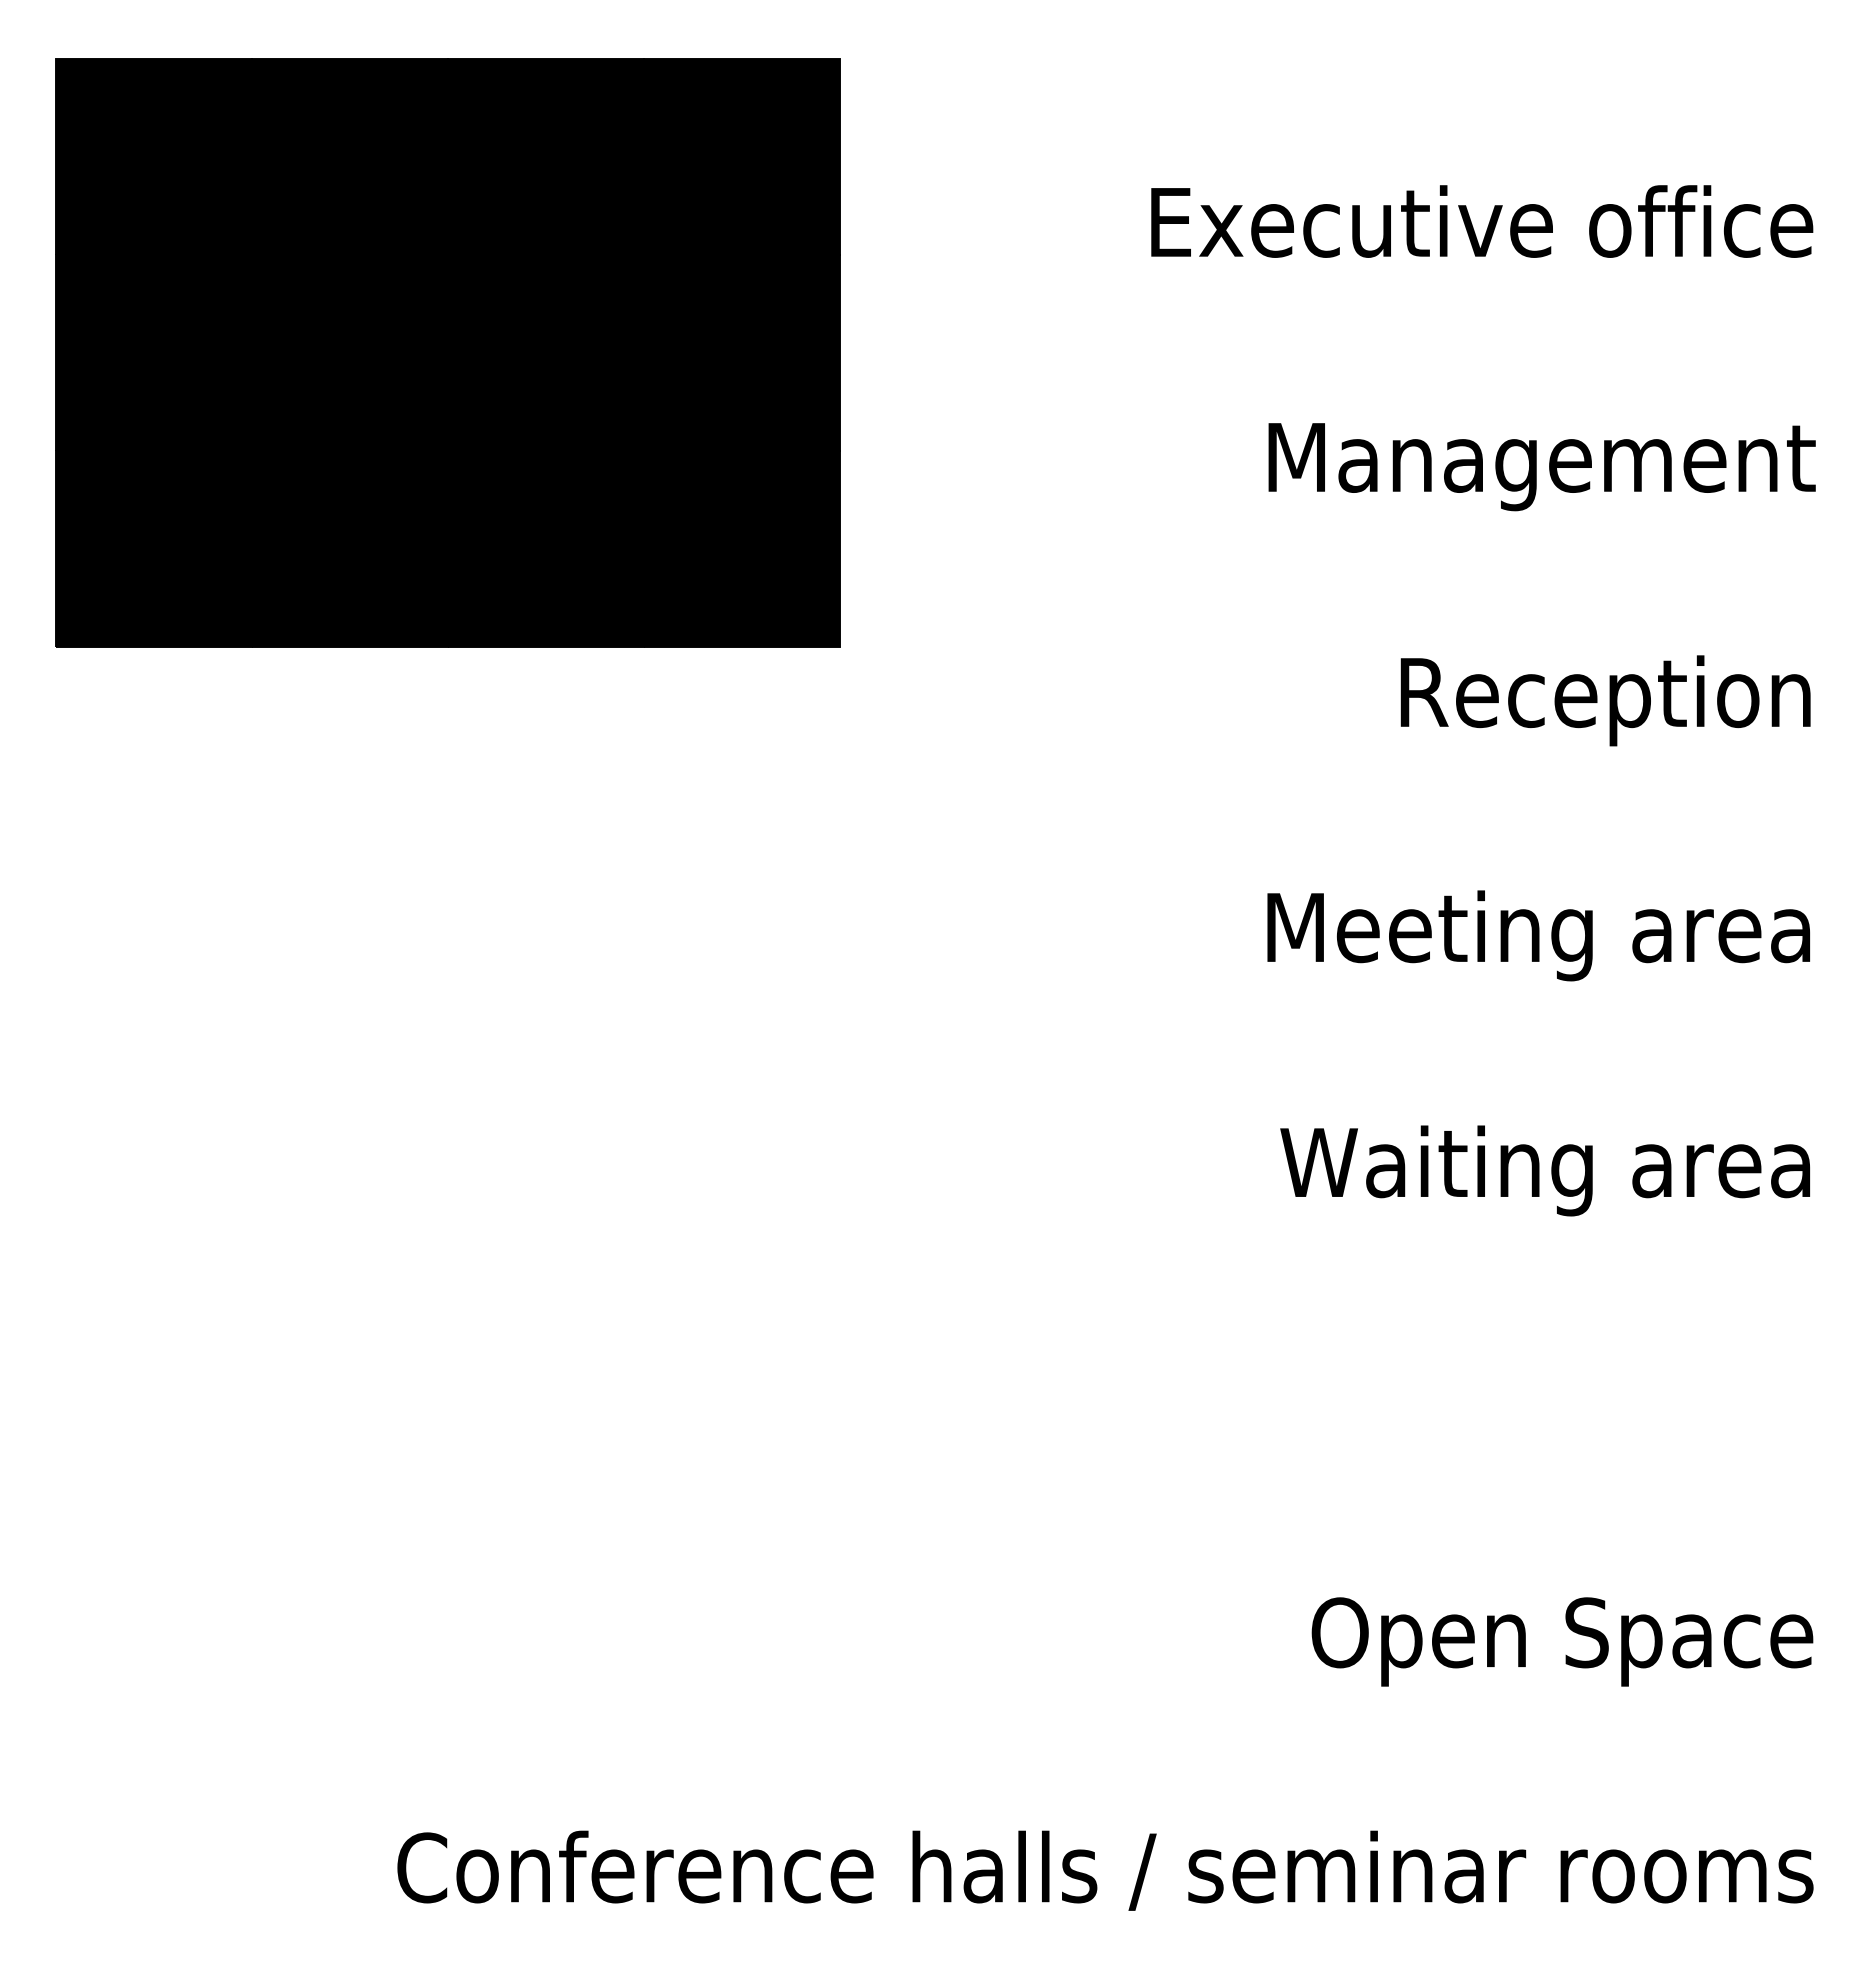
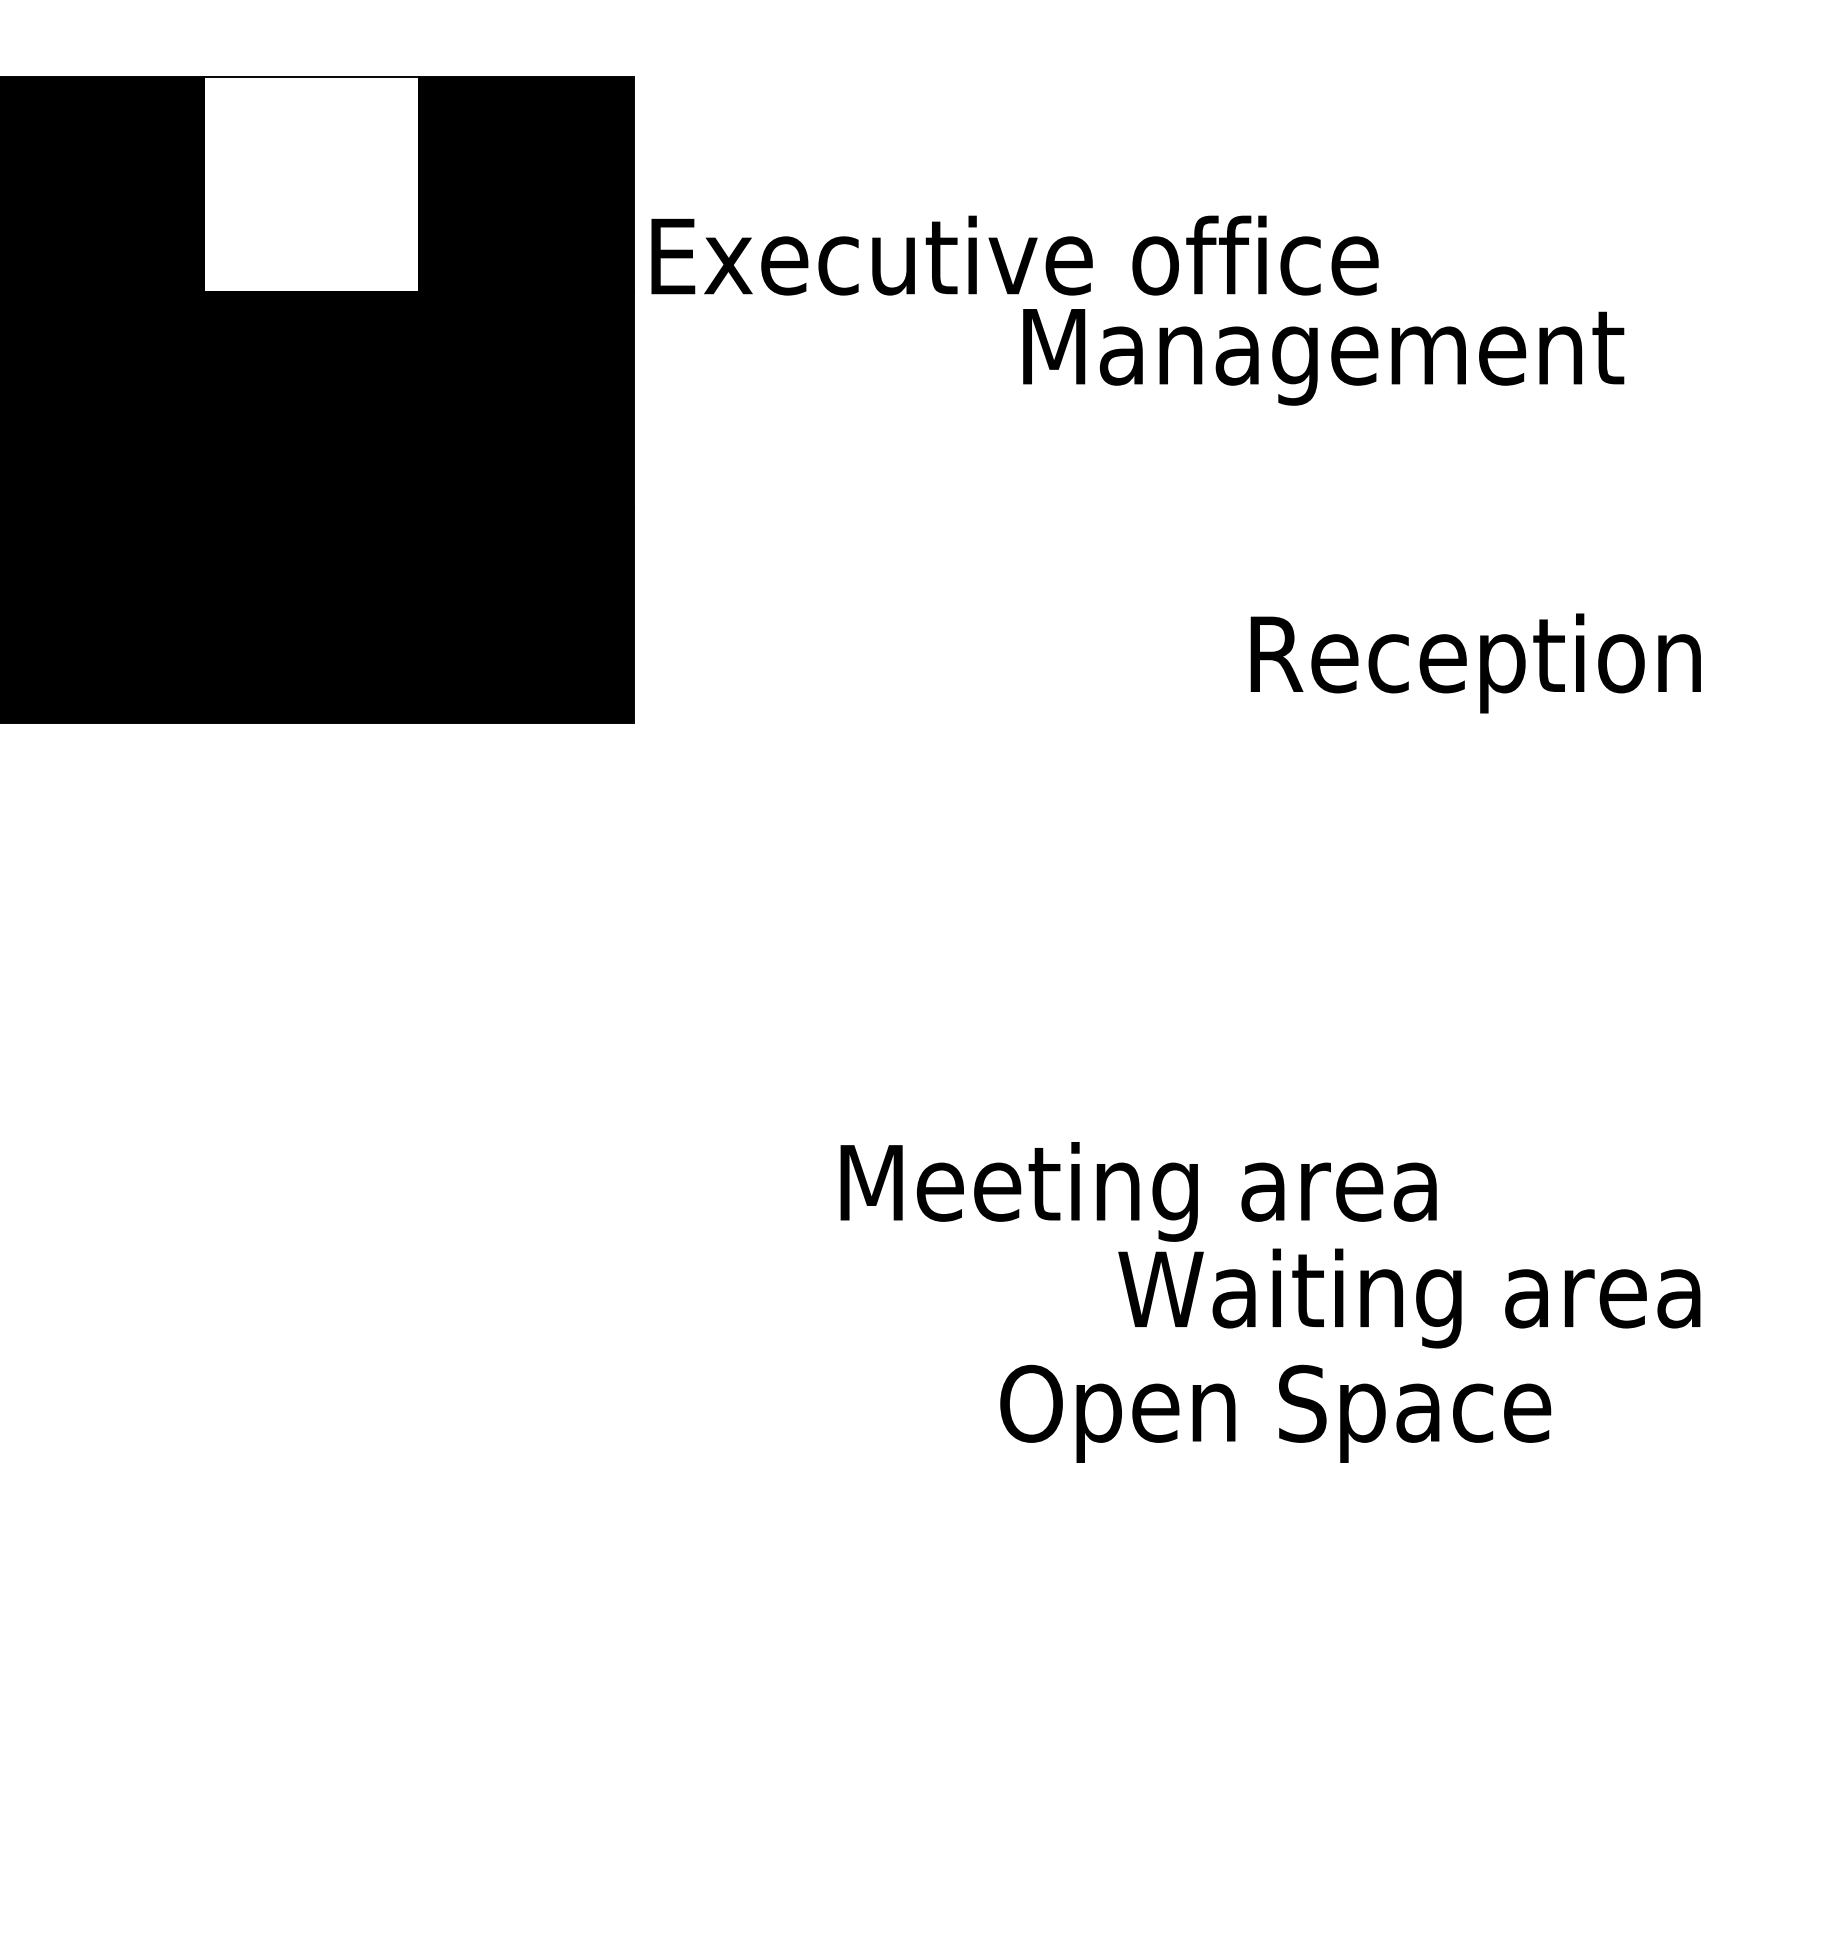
fill: (545, 156) -> (311, 184), removed
text: (1482, 221) -> (1015, 255), moved
text: (1541, 467) -> (1322, 357), moved
text: (1605, 700) -> (1475, 663), moved
text: (1538, 935) -> (1138, 1191), moved
text: (1562, 1641) -> (1275, 1413), moved

